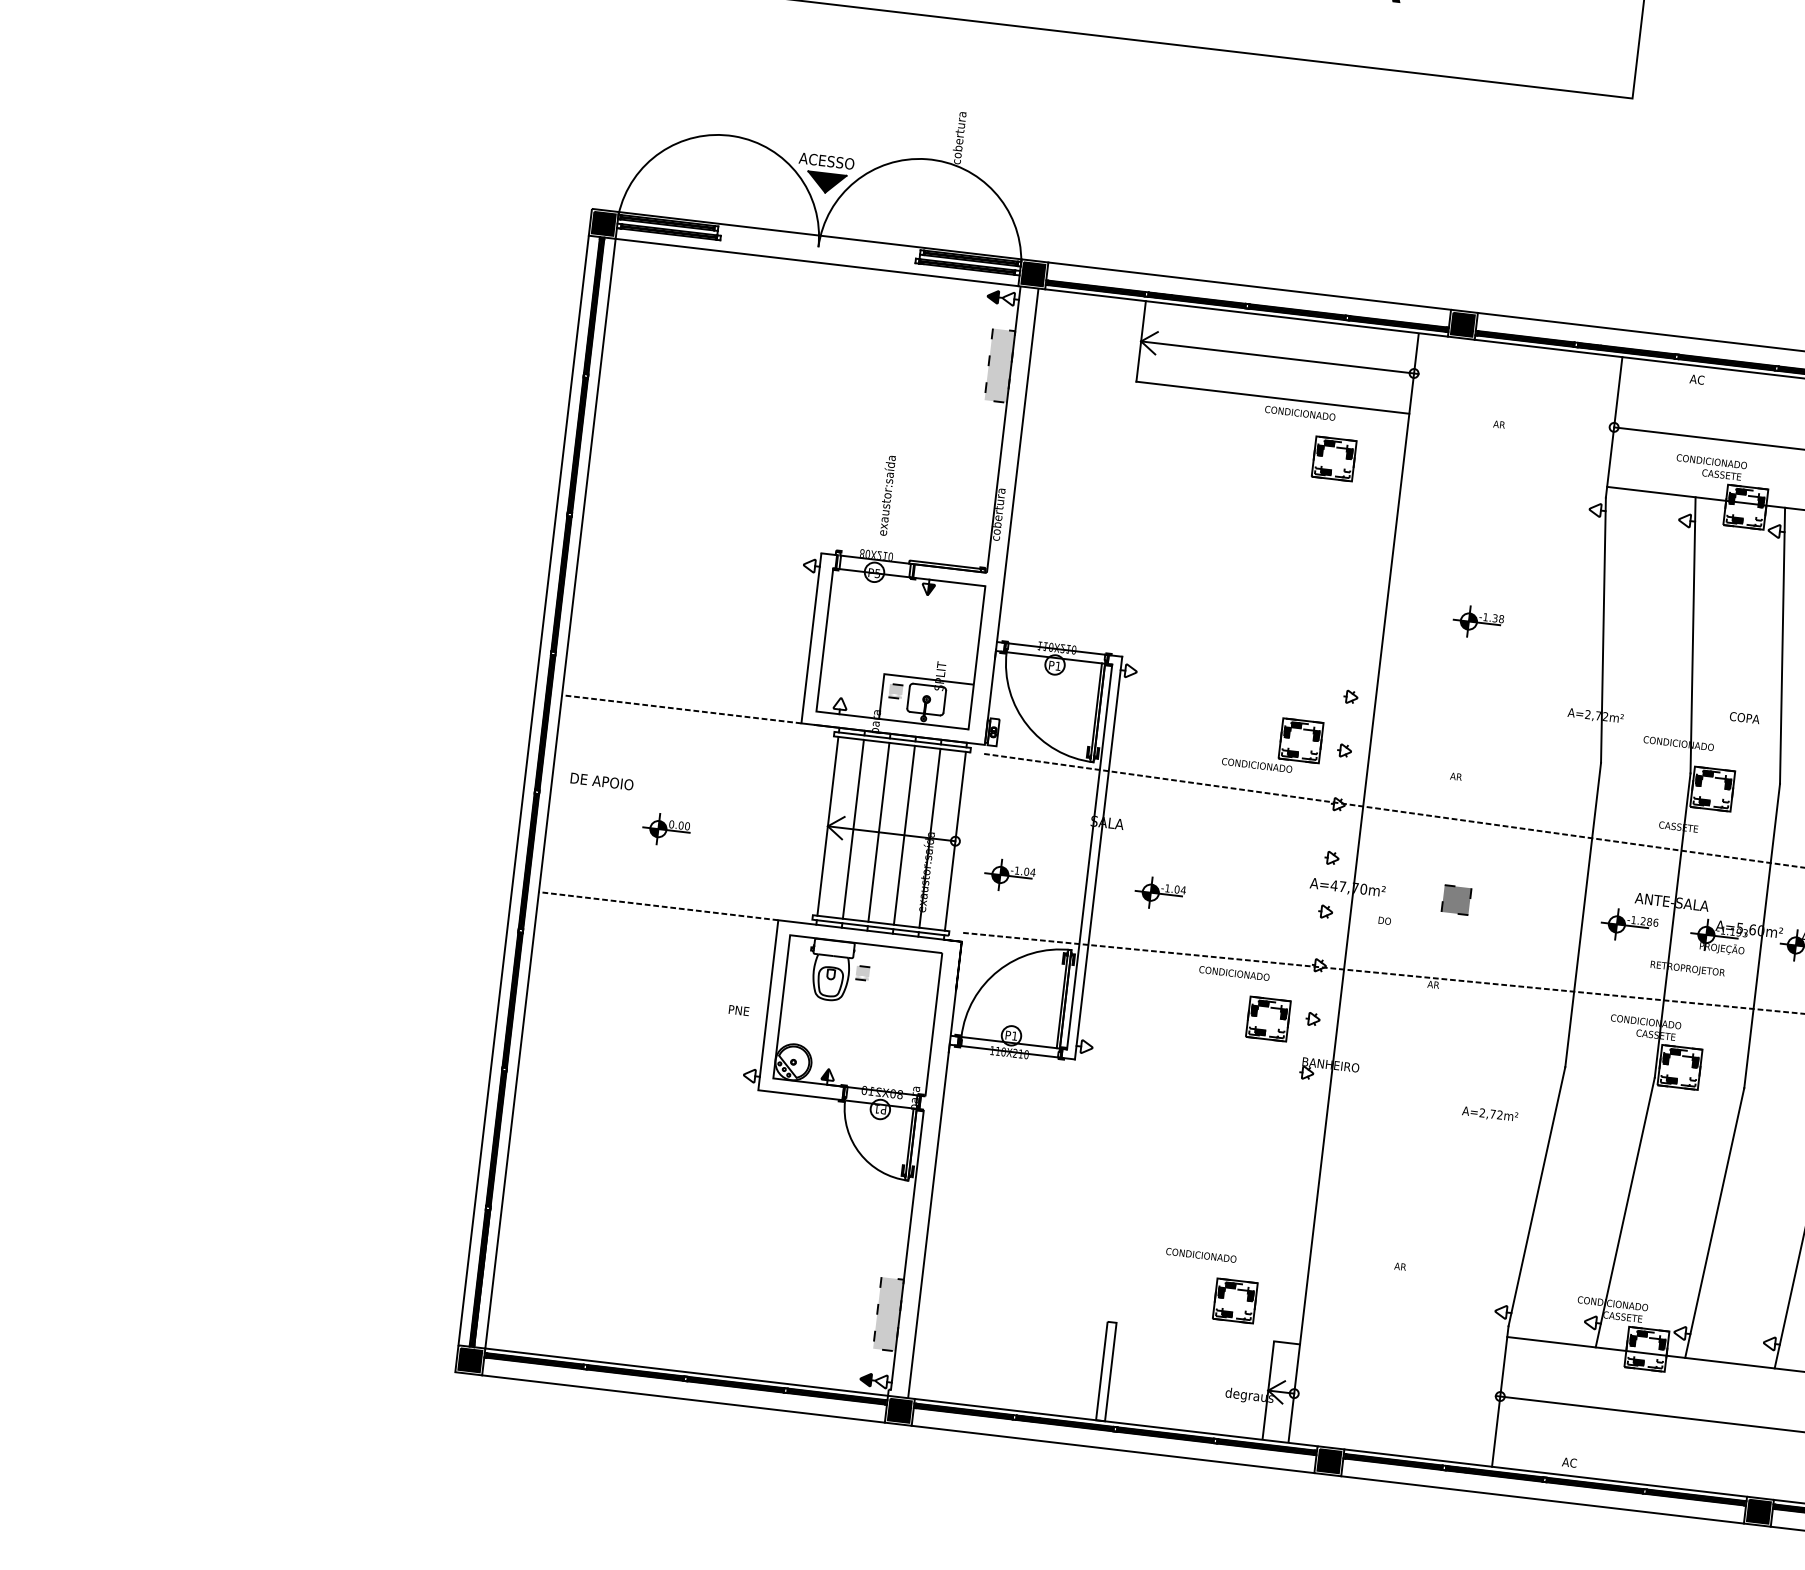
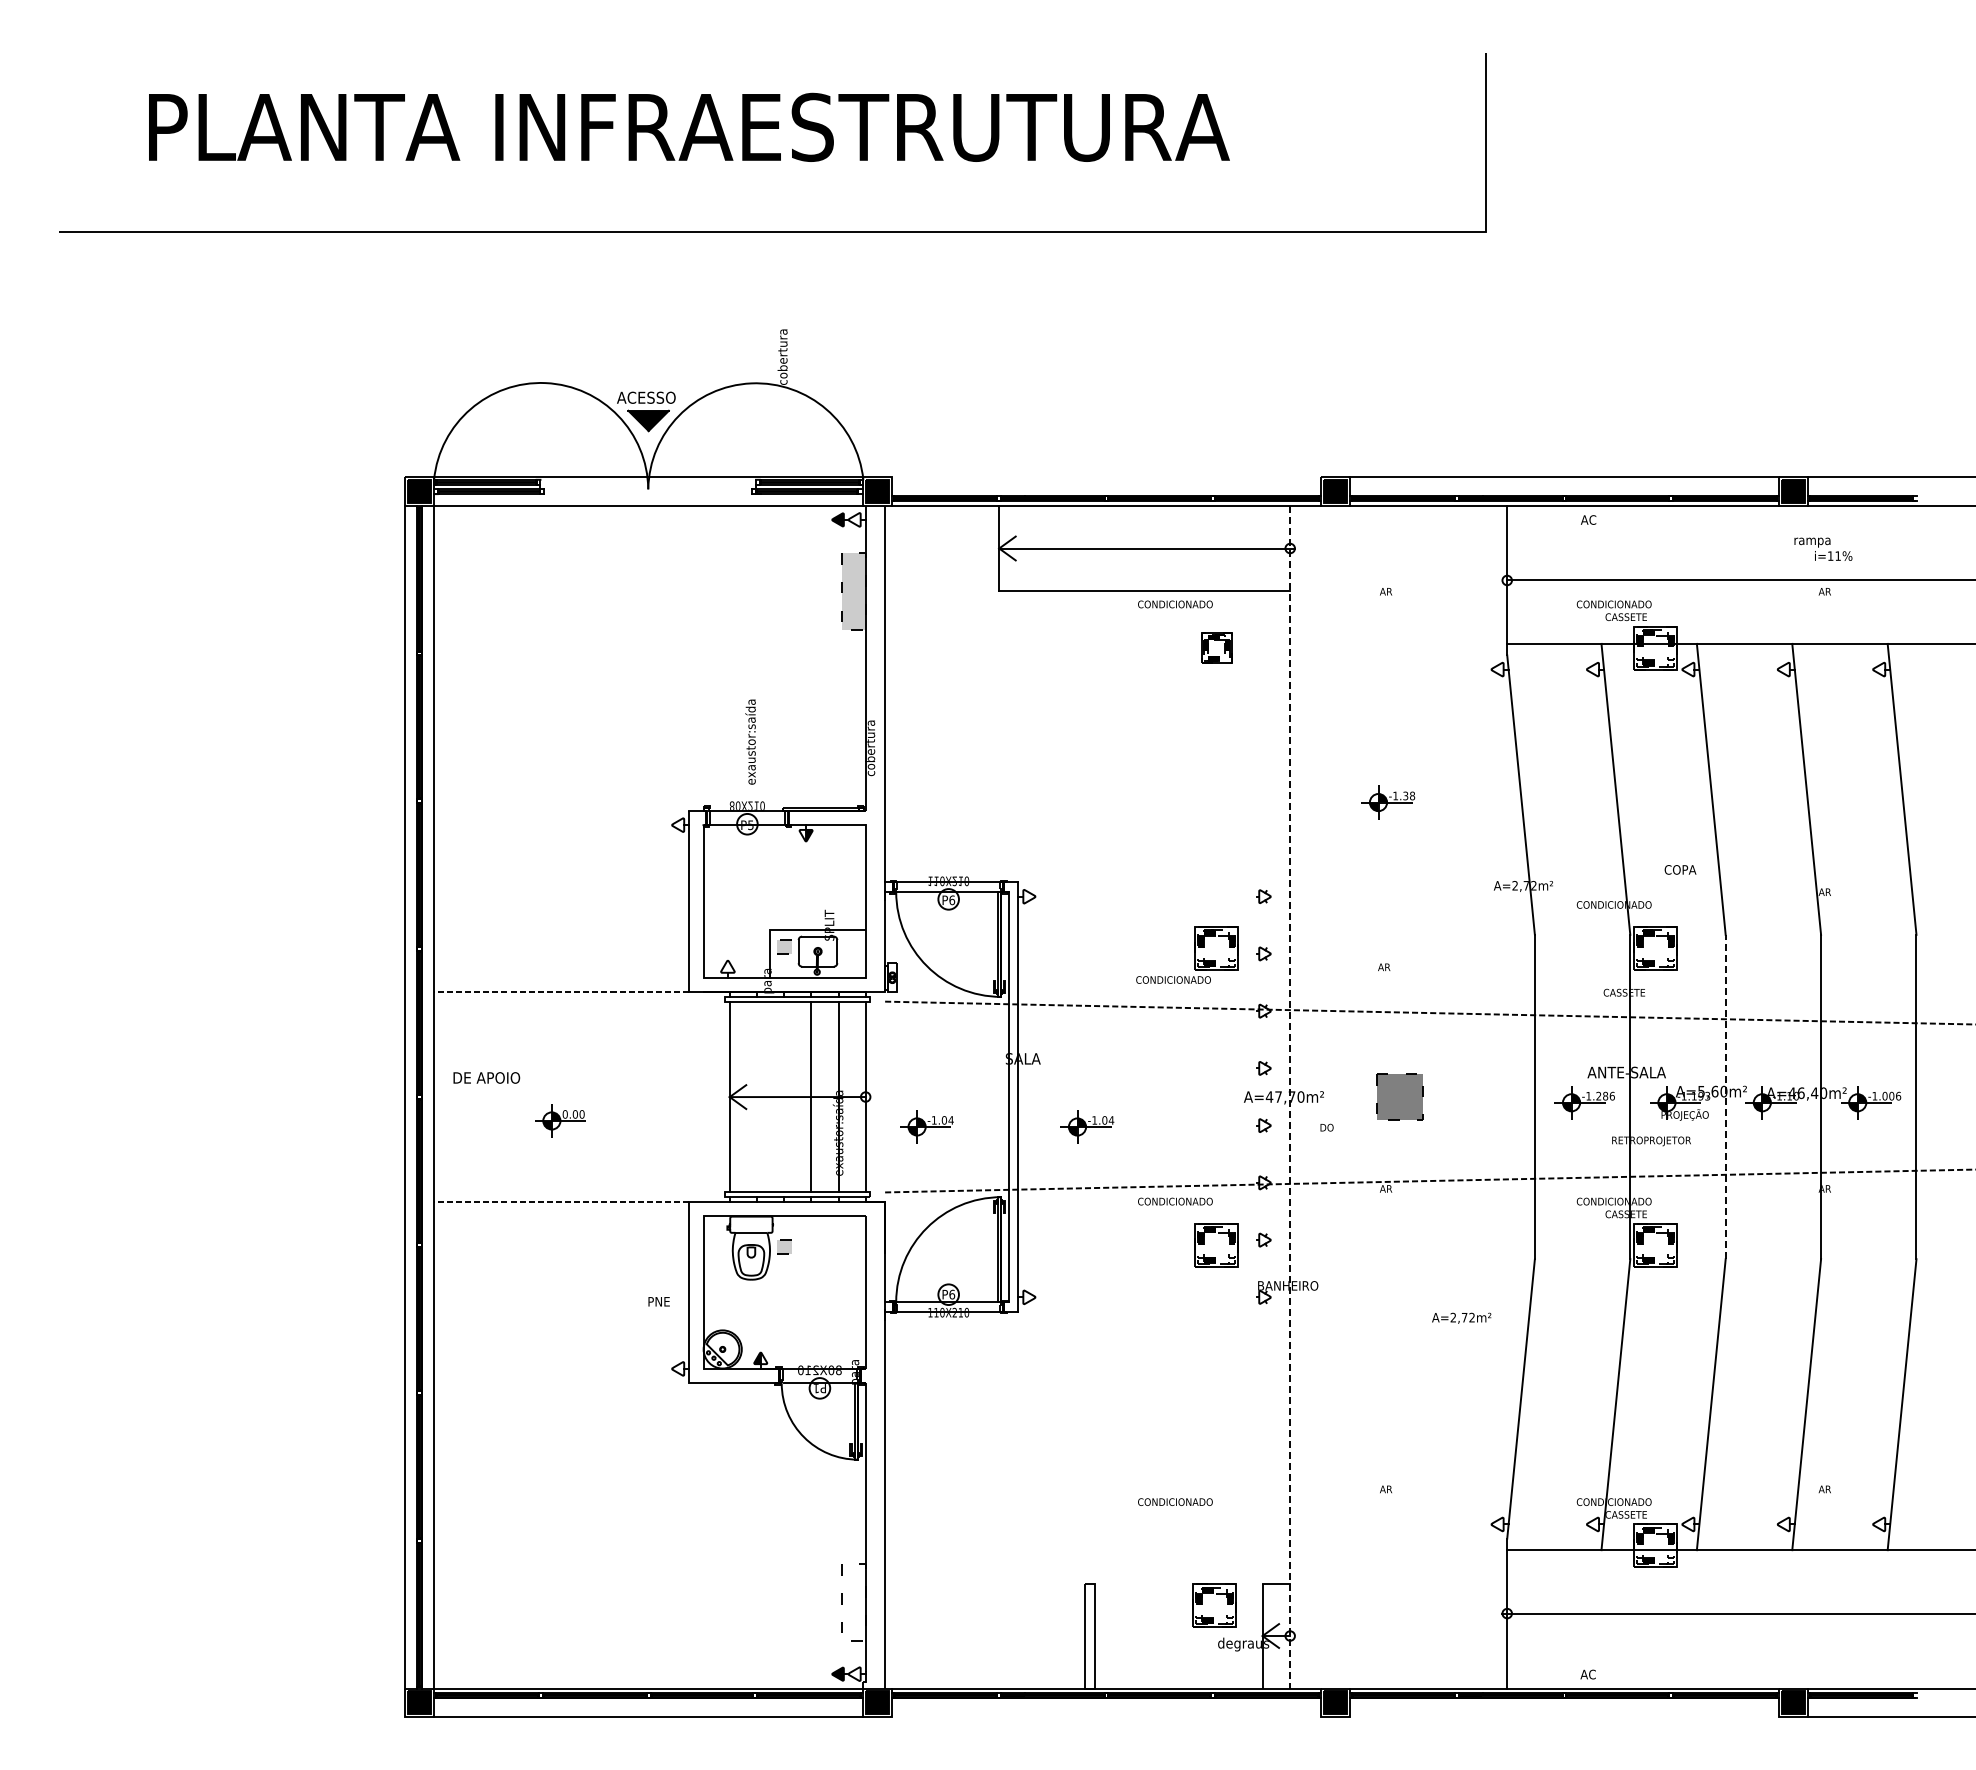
line: (1249, 285) -> (1106, 476), removed
part: (1333, 459) -> (1216, 648), size x0.7
text: (1058, 666) -> (952, 900), P1 -> P6
line: (853, 828) -> (756, 1096), removed
line: (879, 831) -> (784, 1096), removed
line: (1353, 888) -> (1290, 1097), solid -> dashed
part: (1456, 899) -> (1399, 1096), size x1.6
line: (1762, 935) -> (1725, 1096), solid -> dashed
text: (1015, 1036) -> (952, 1294), P1 -> P6
part: (1235, 1300) -> (1214, 1605), moved
fill: (888, 1314) -> (853, 1602), removed
line: (1112, 1449) -> (1106, 1717), removed
line: (1542, 1500) -> (1564, 1717), removed

